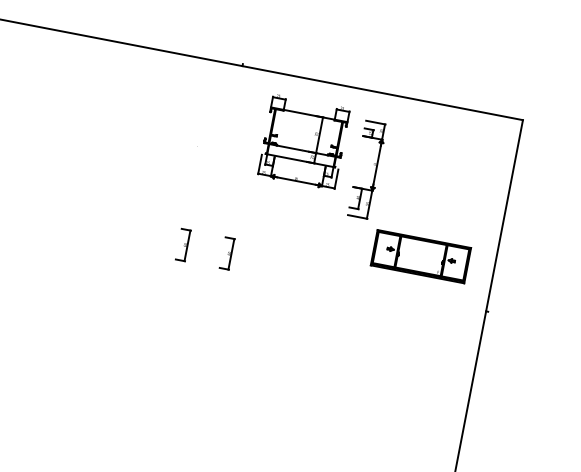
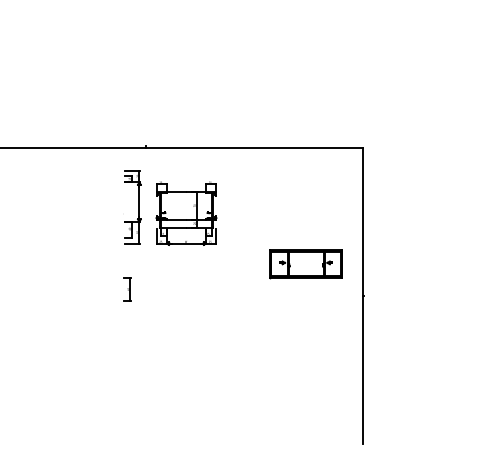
part: (304, 142) -> (186, 213), moved
part: (366, 170) -> (132, 207), moved
part: (227, 253) -> (161, 289), removed

